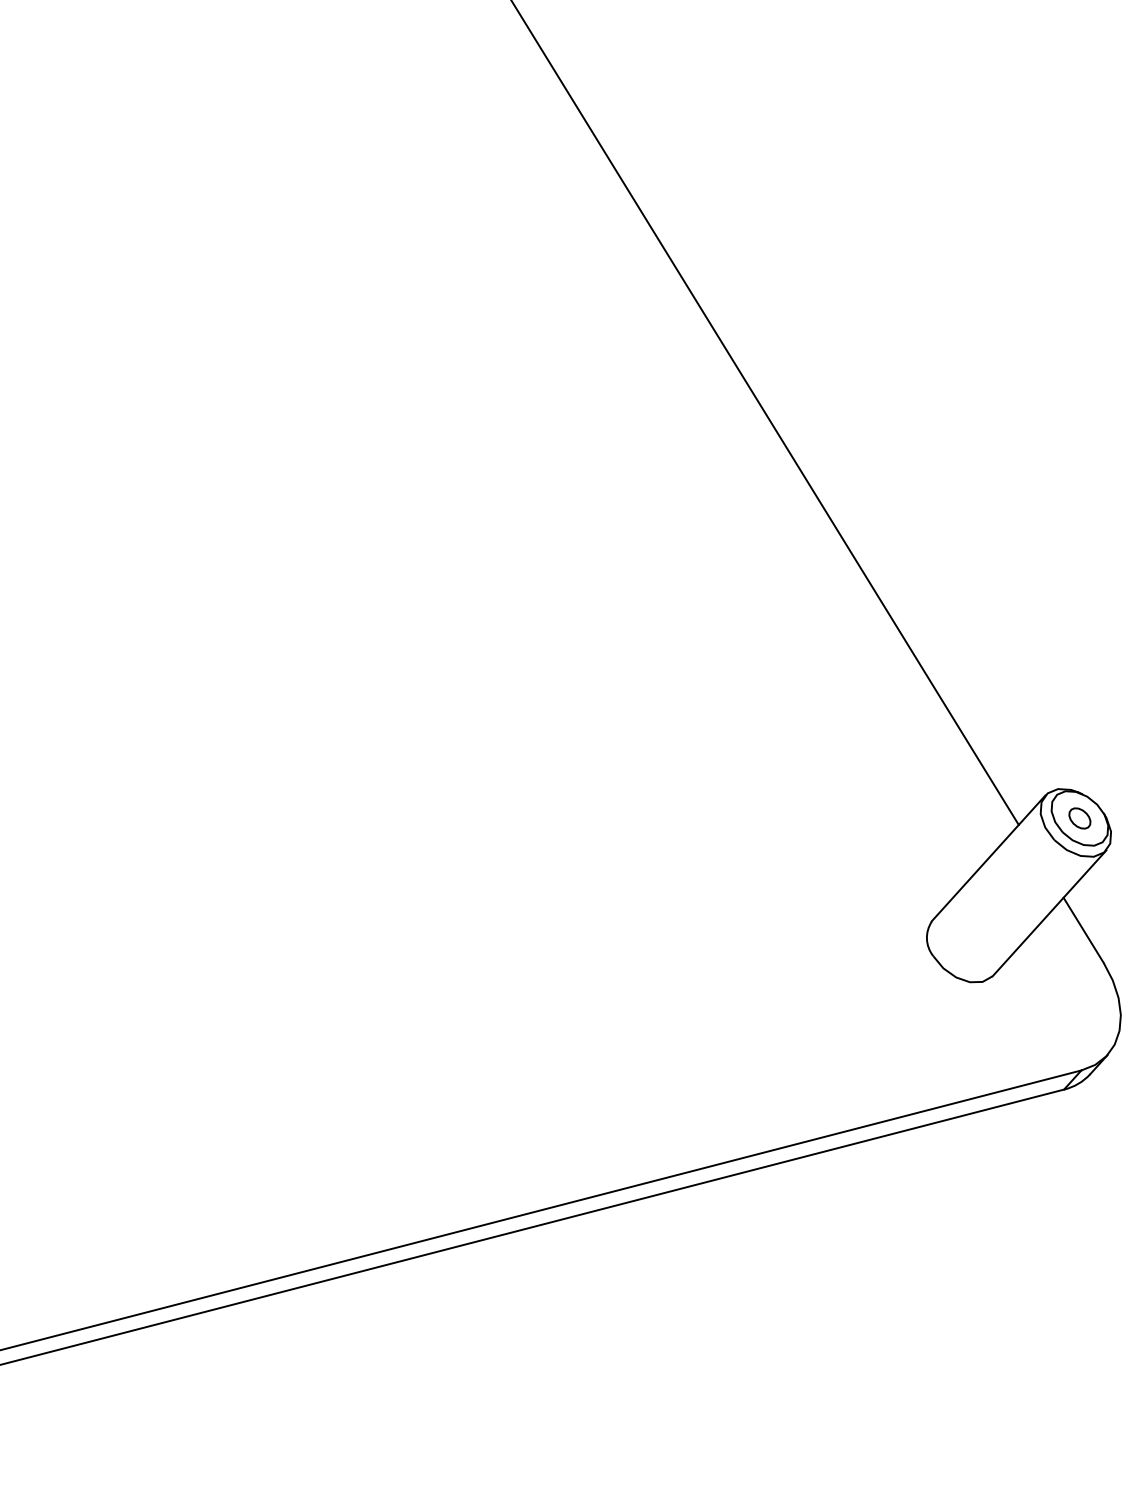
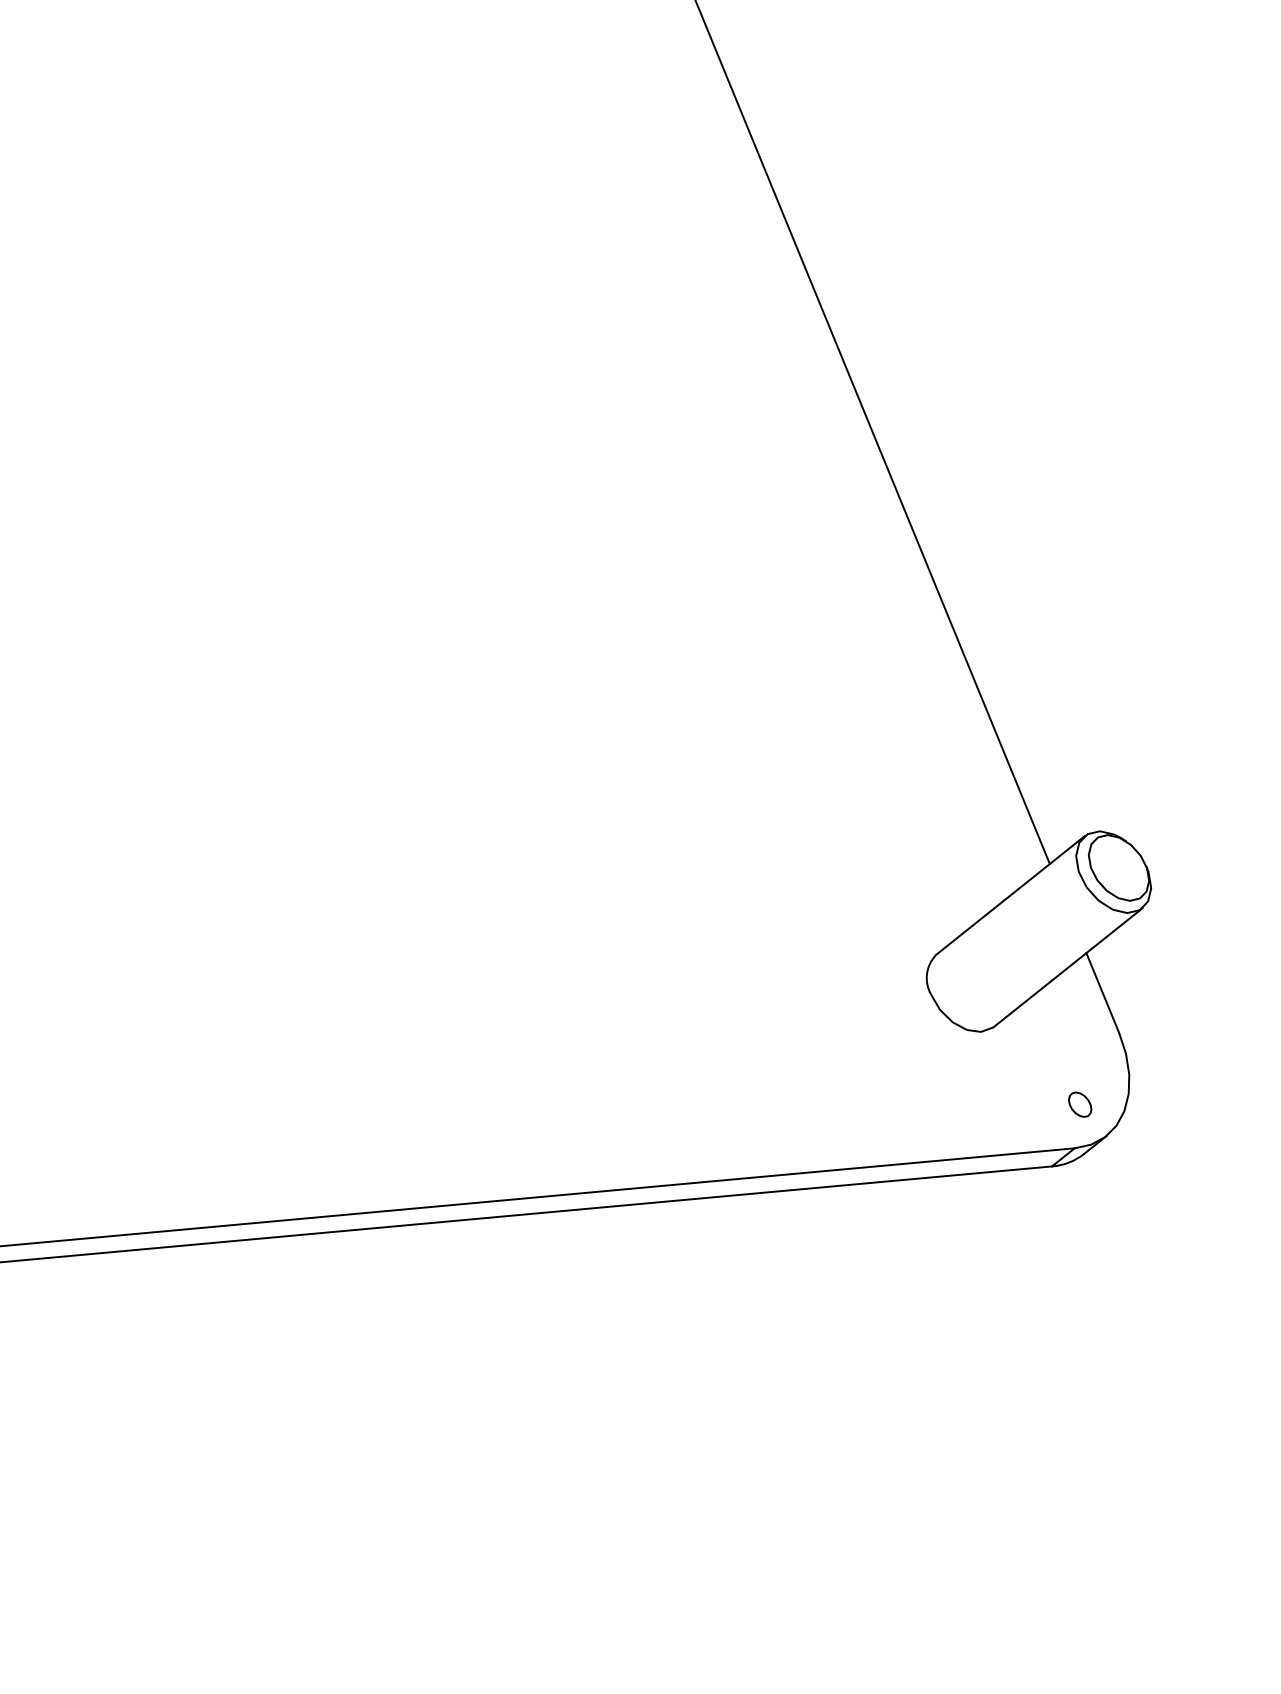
part: (1079, 818) -> (1079, 1104), moved

